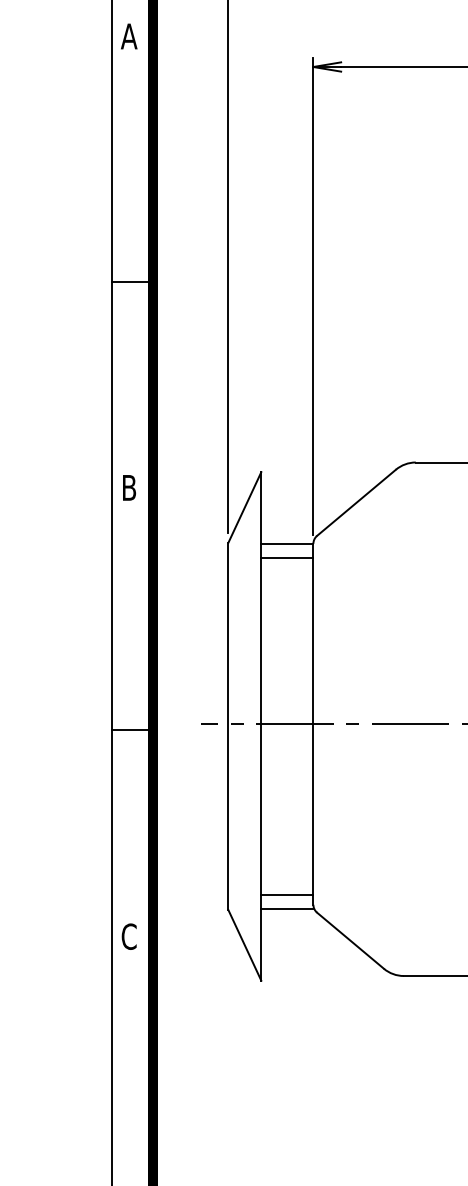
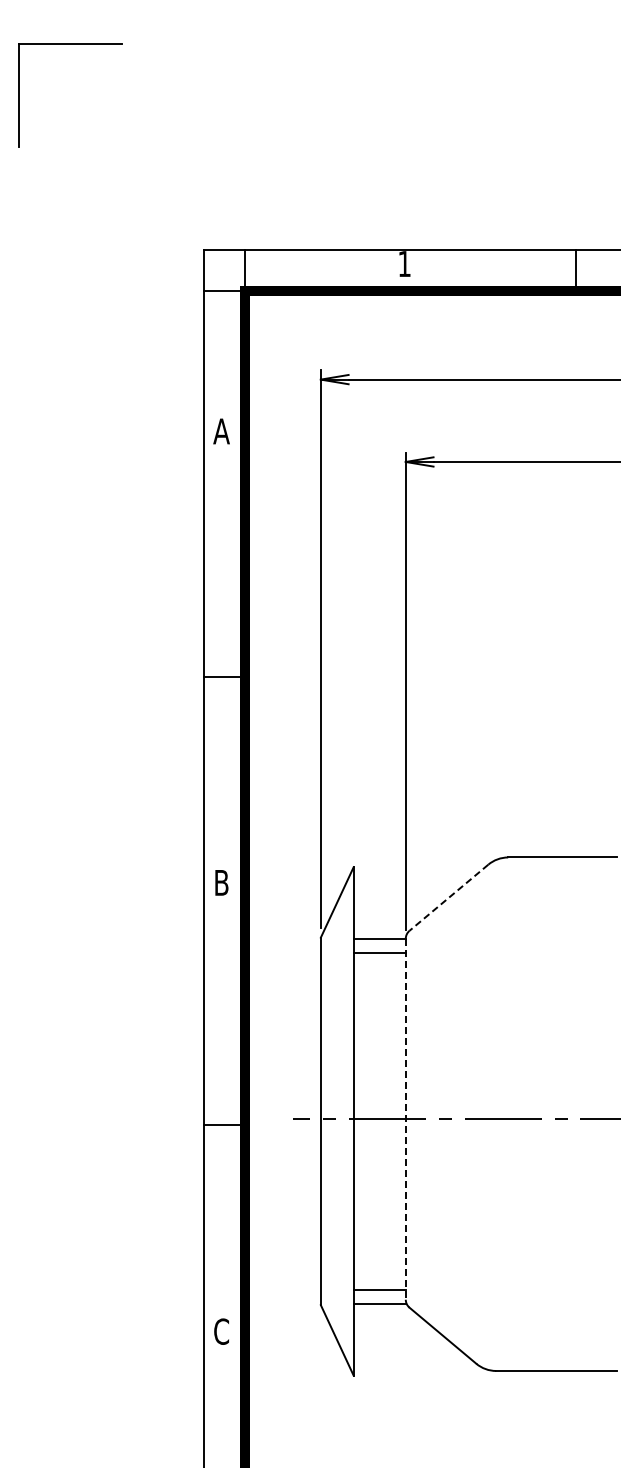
line: (356, 503) -> (448, 898), solid -> dashed
line: (313, 724) -> (405, 1119), solid -> dashed

